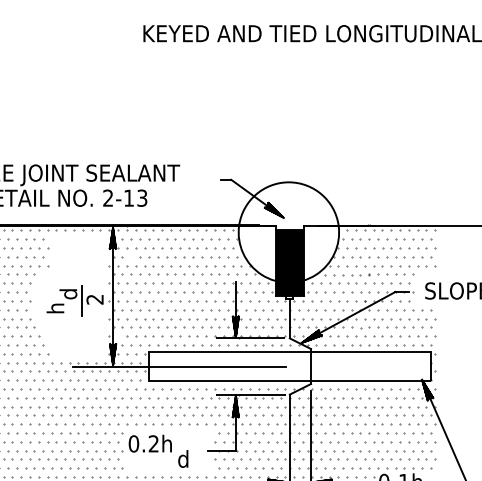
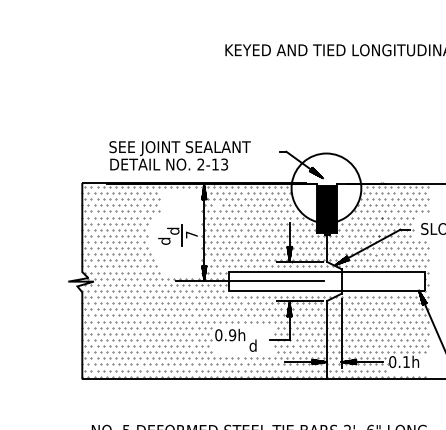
text: (94, 298) -> (191, 234), 2 -> 7
text: (55, 307) -> (164, 240), h -> d
text: (153, 444) -> (232, 335), 0.2h -> 0.9h

